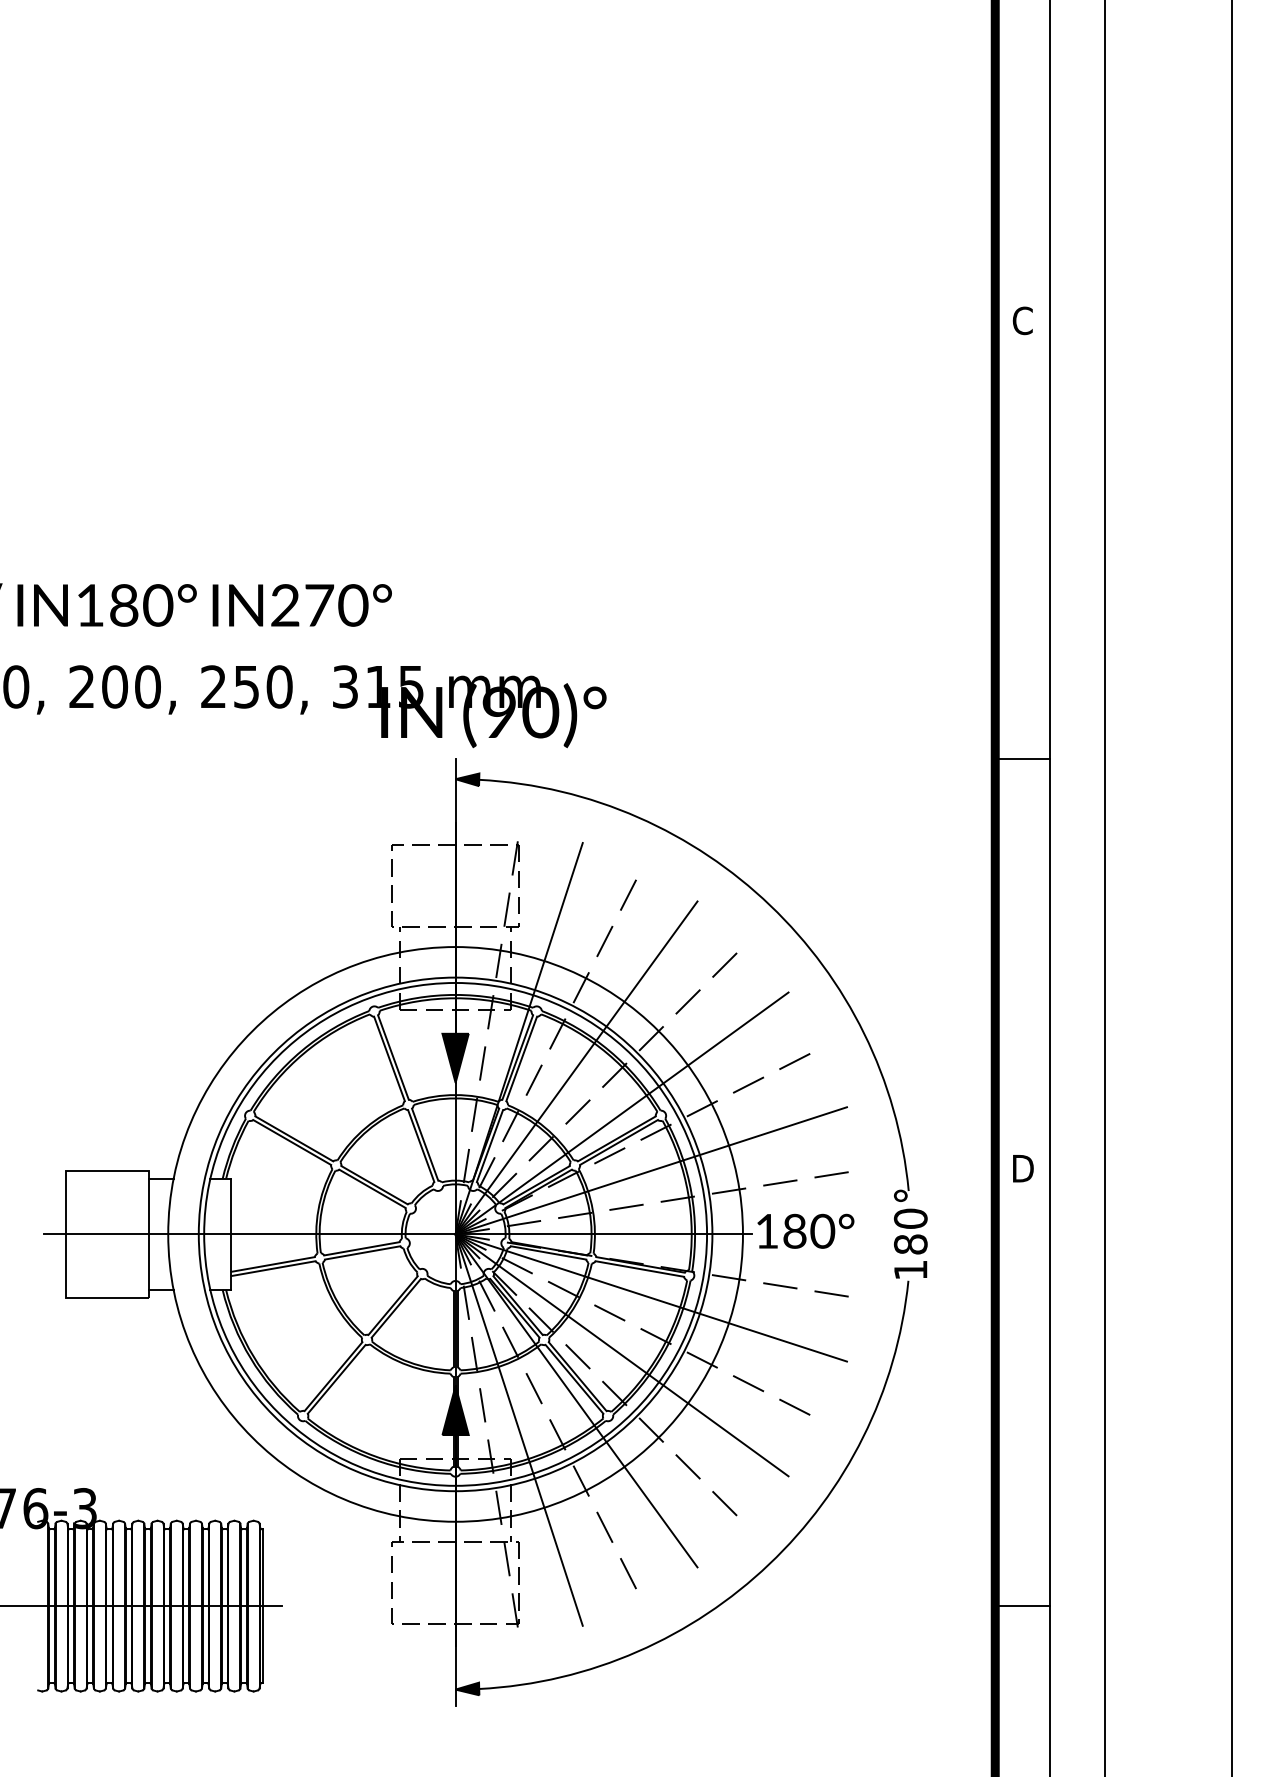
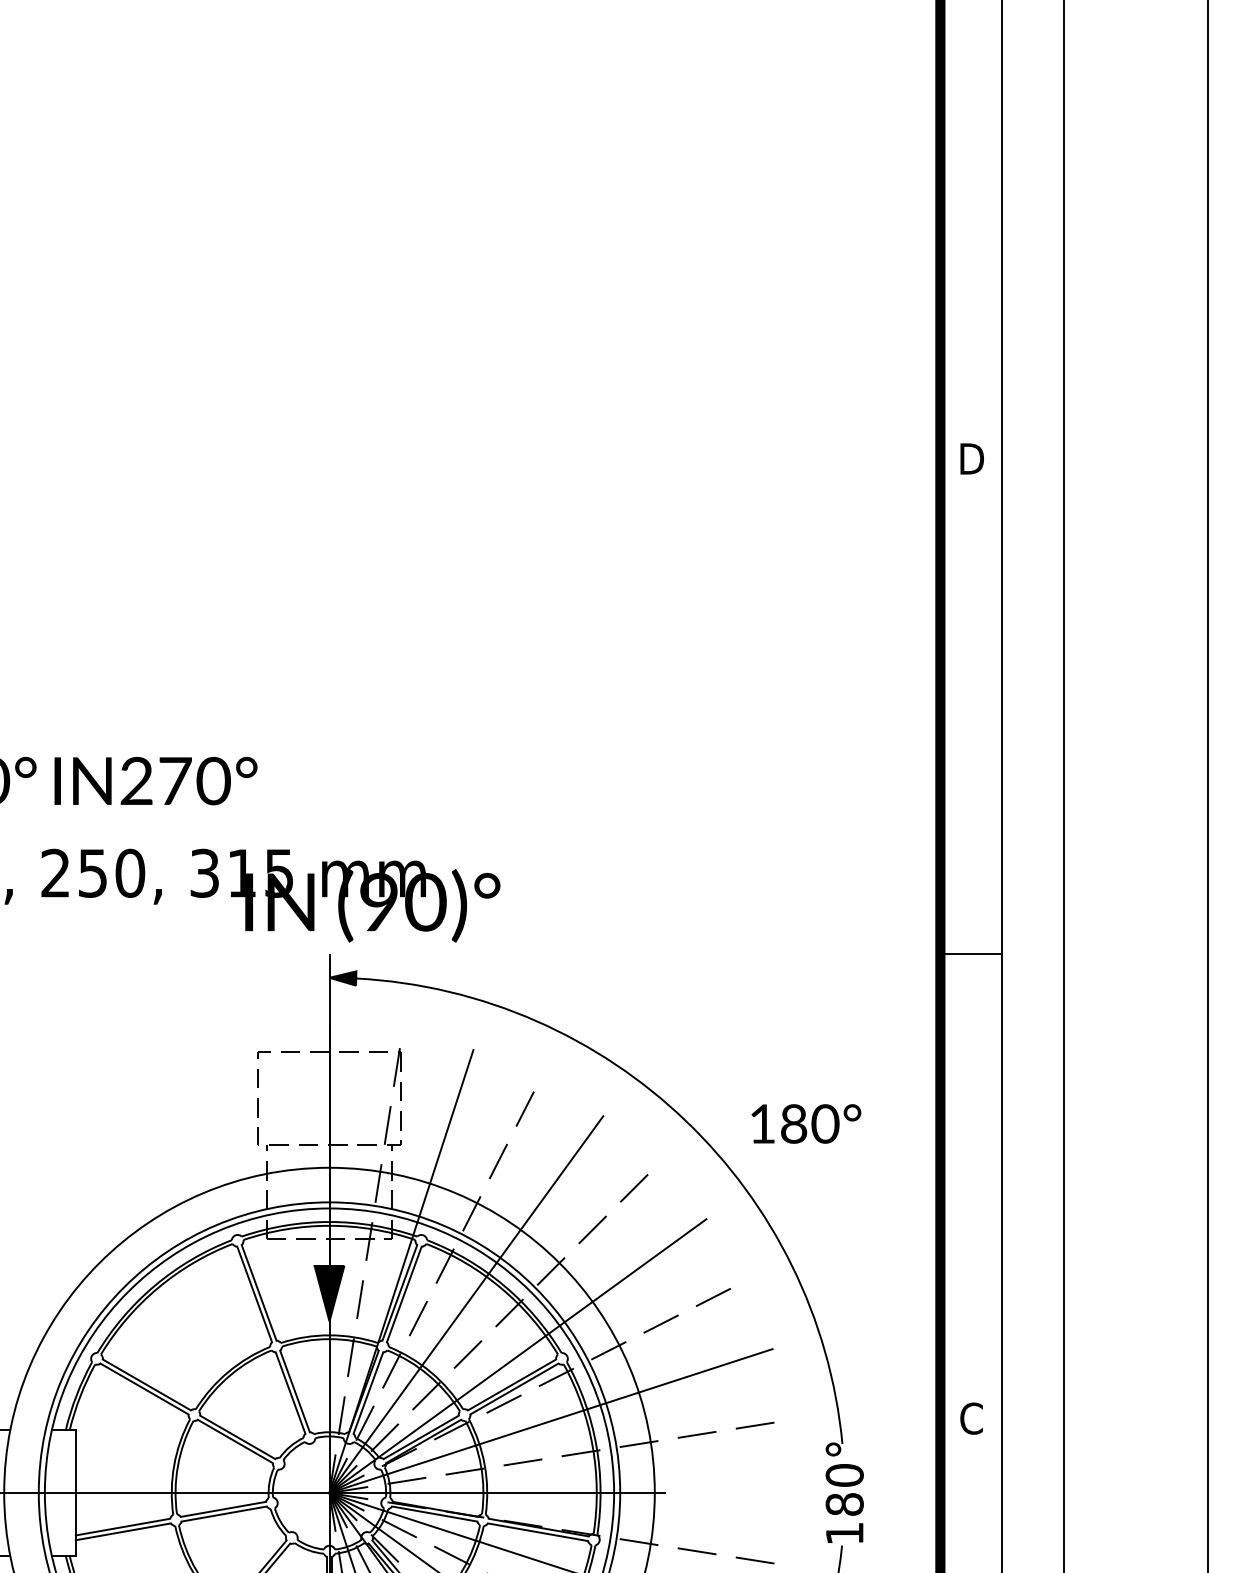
text: (1022, 320) -> (971, 458), C -> D
text: (1022, 1168) -> (971, 1418), D -> C
text: (805, 1230) -> (805, 1123), moved

